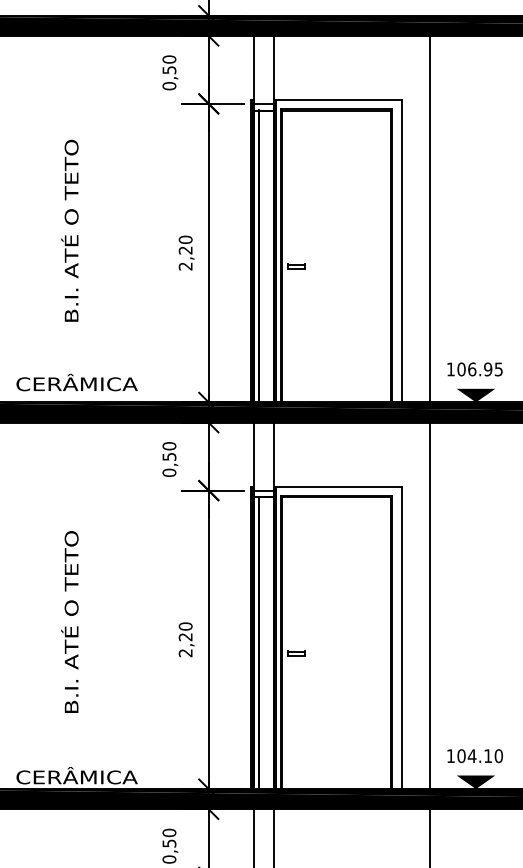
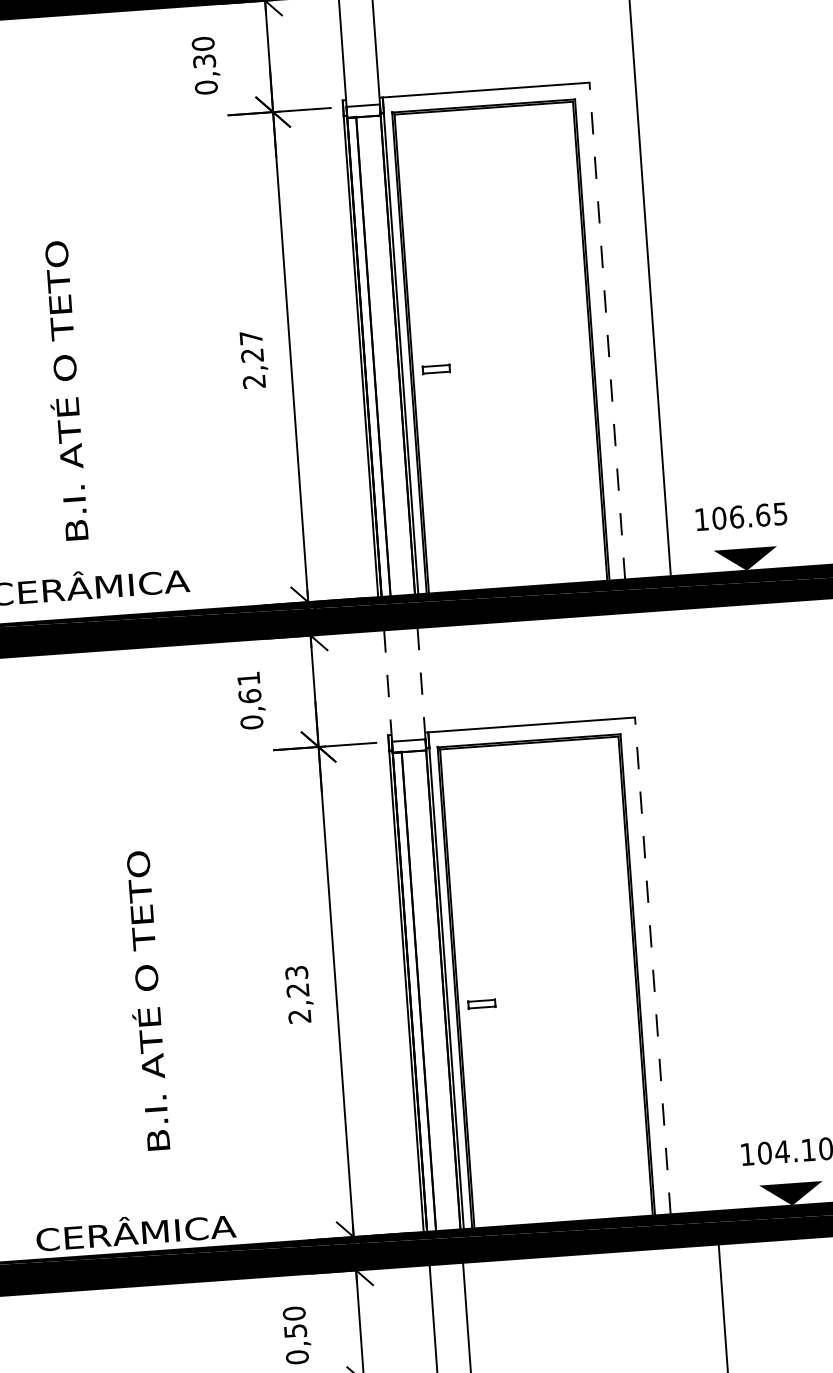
text: (168, 69) -> (202, 60), 0,50 -> 0,30
text: (69, 230) -> (63, 390), moved
text: (185, 239) -> (250, 337), 2,20 -> 2,27
line: (401, 250) -> (606, 330), solid -> dashed
text: (488, 369) -> (763, 515), 106.95 -> 106.65
text: (169, 451) -> (249, 687), 0,50 -> 0,61
line: (253, 456) -> (387, 685), solid -> dashed
line: (273, 456) -> (420, 683), solid -> dashed
line: (429, 605) -> (694, 909), removed
text: (69, 621) -> (144, 1000), moved
text: (185, 626) -> (296, 972), 2,20 -> 2,23
line: (401, 637) -> (652, 965), solid -> dashed

